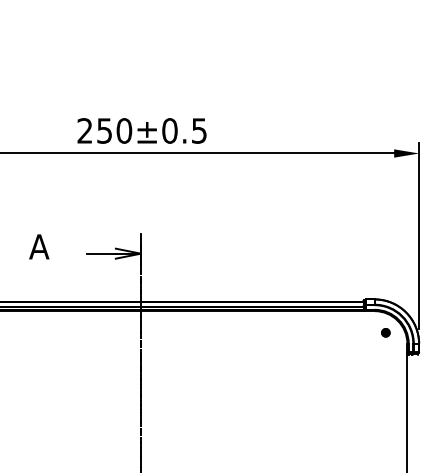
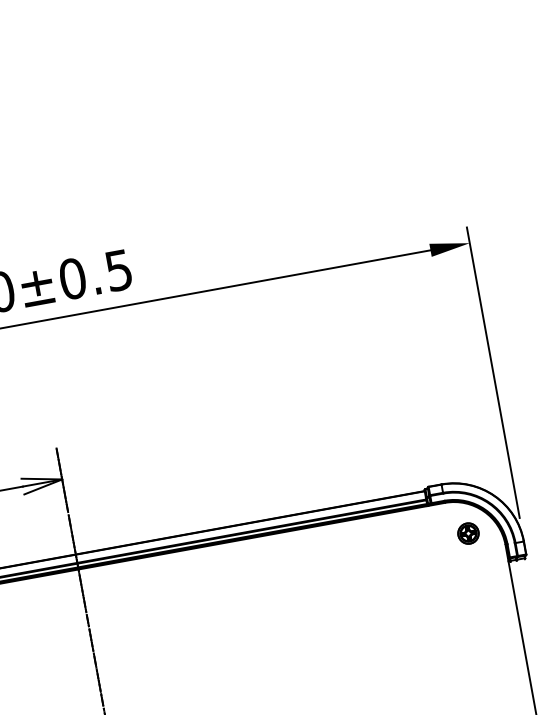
part: (385, 332) -> (467, 533), size x1.67

